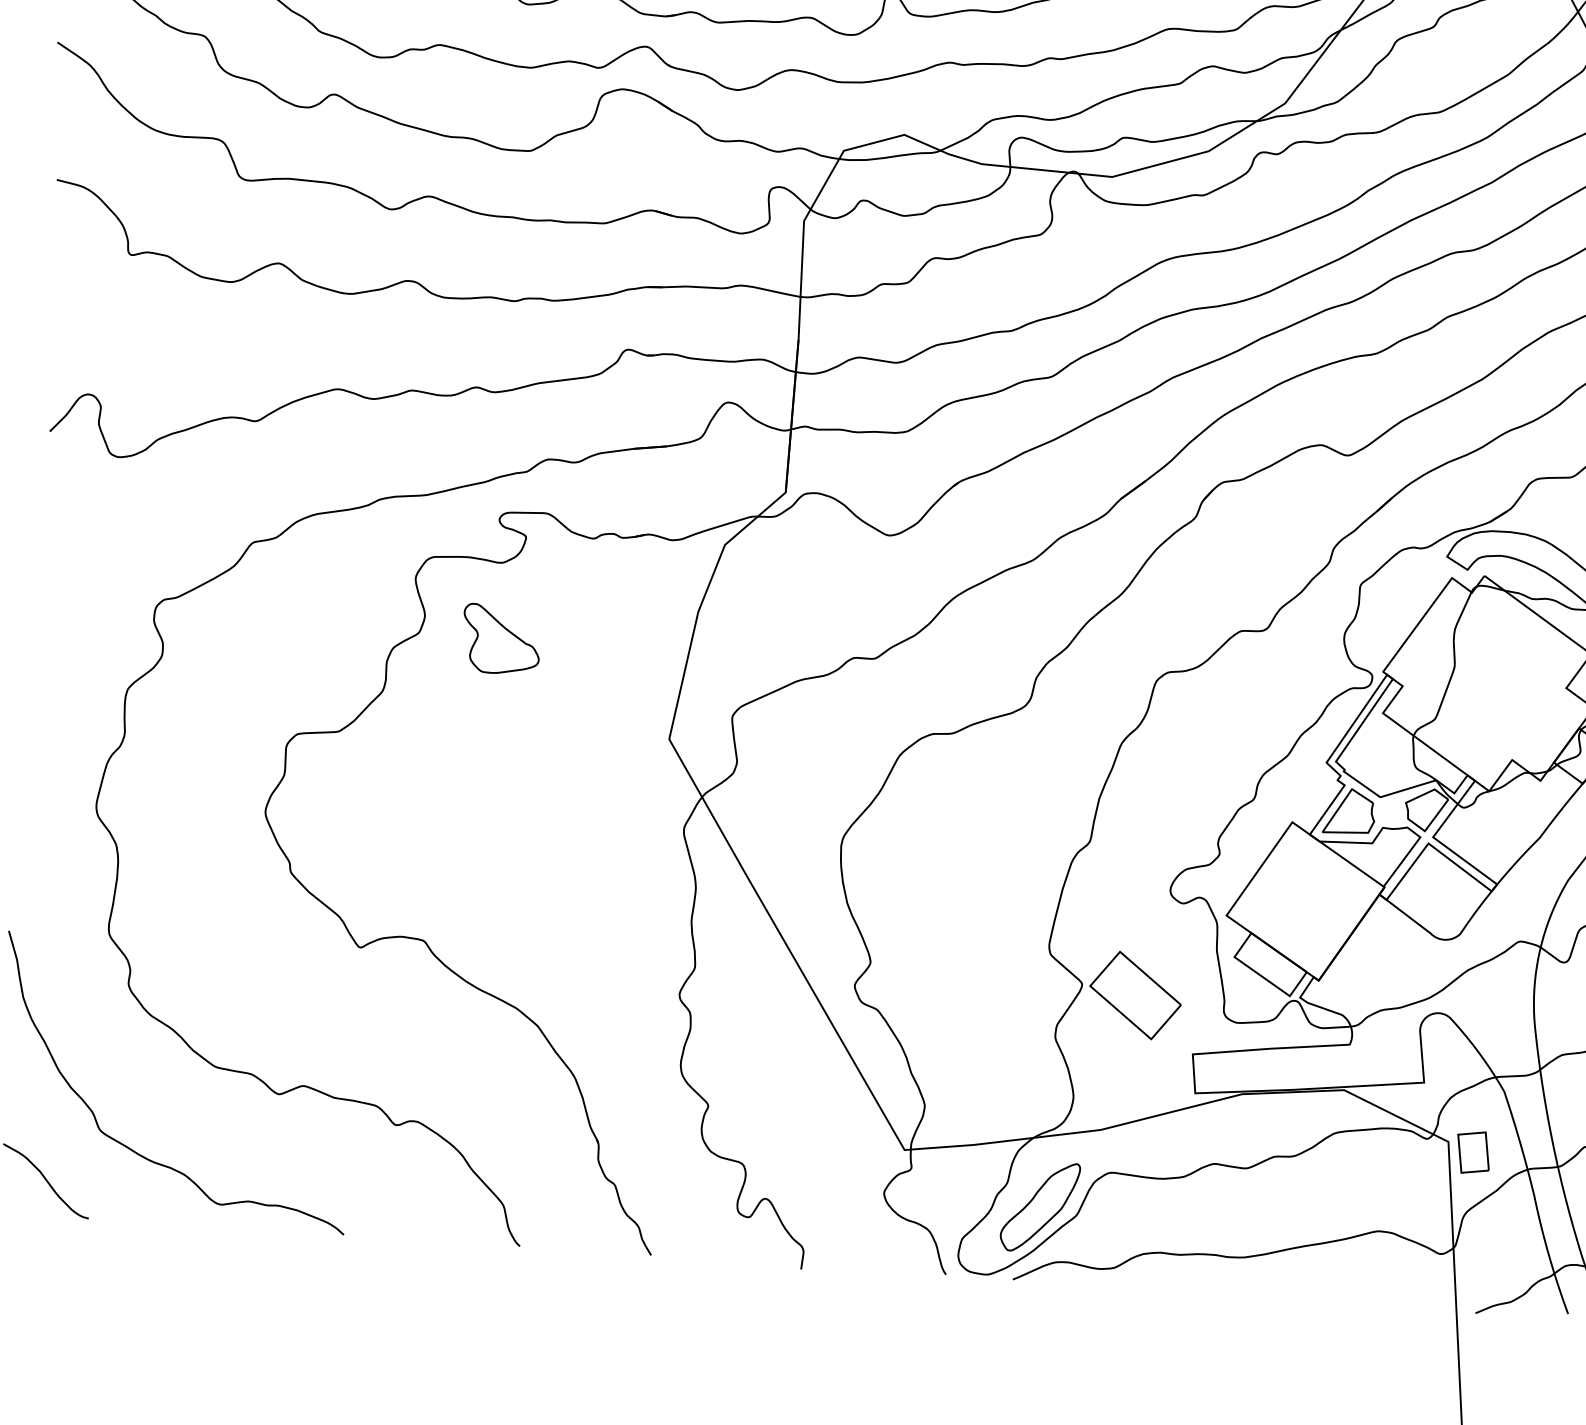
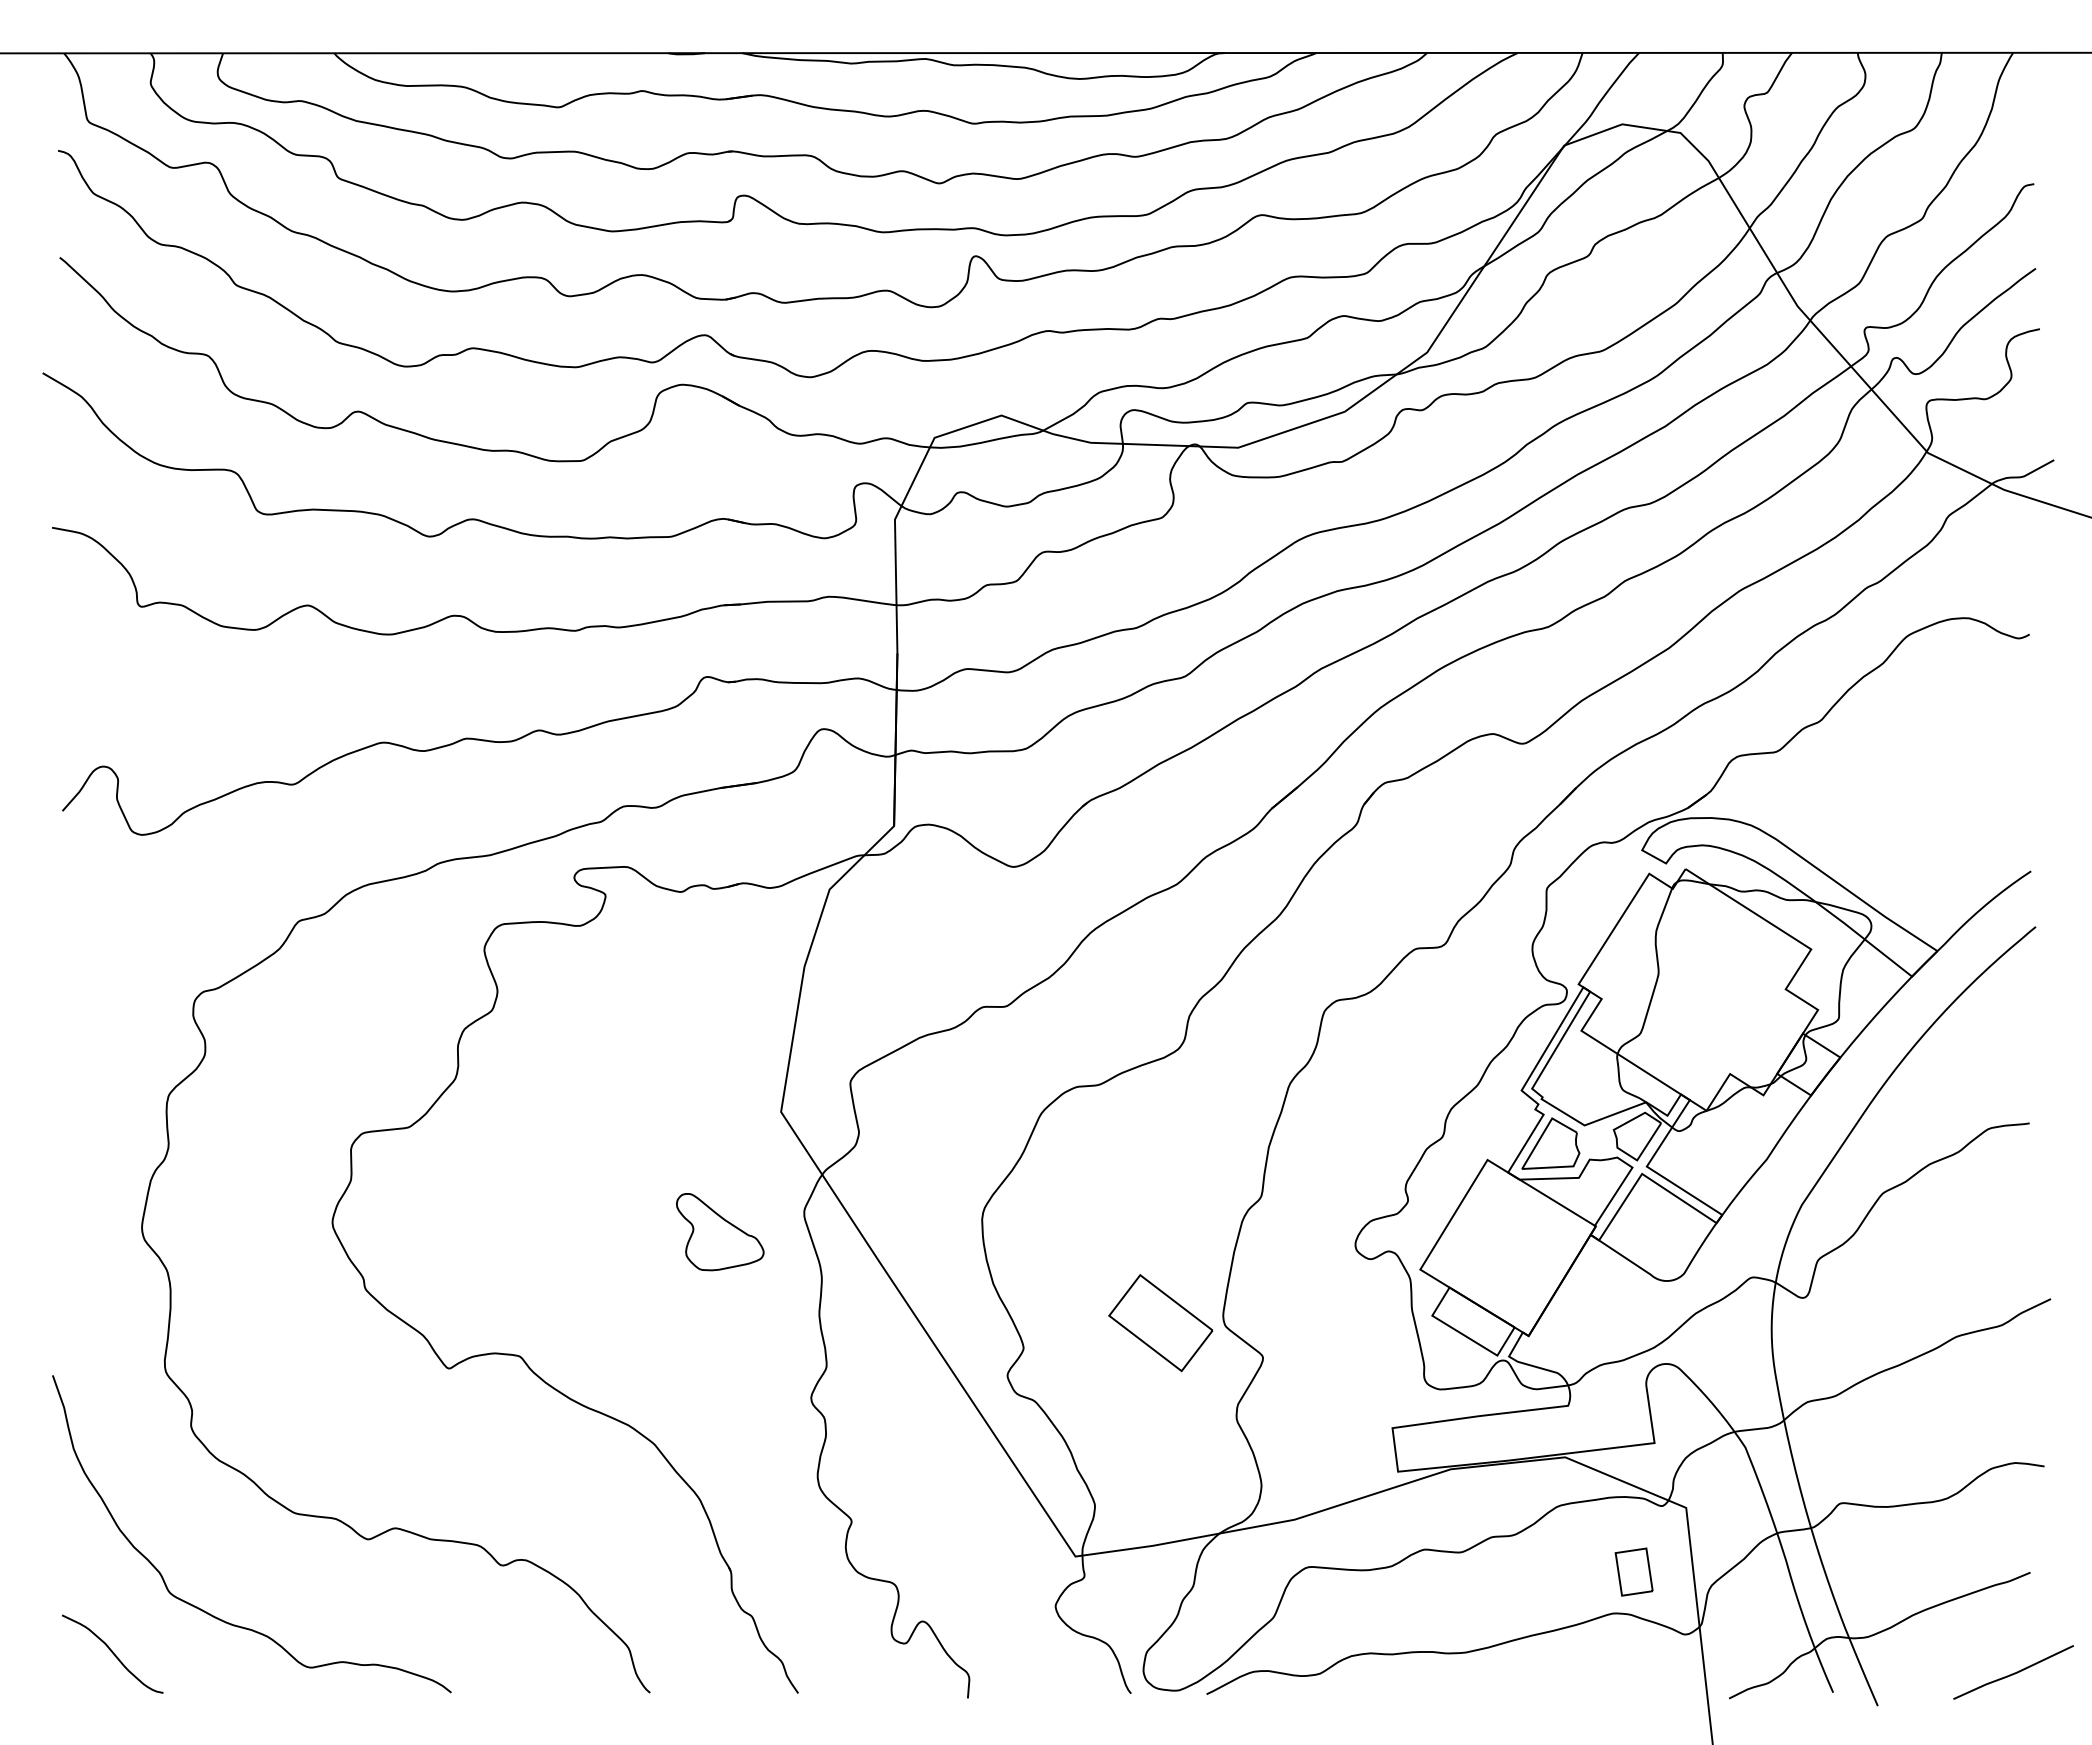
part: (501, 639) -> (720, 1232), moved
part: (1135, 995) -> (1160, 1323), moved
part: (1472, 1152) -> (1633, 1571), moved
part: (1039, 1206) -> (1231, 1610), removed

